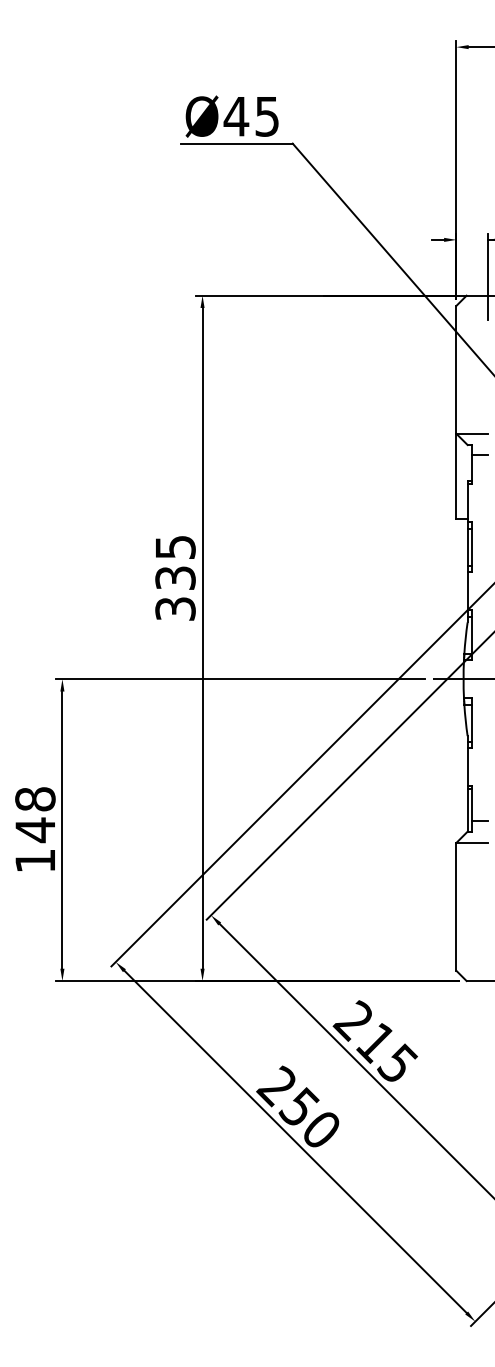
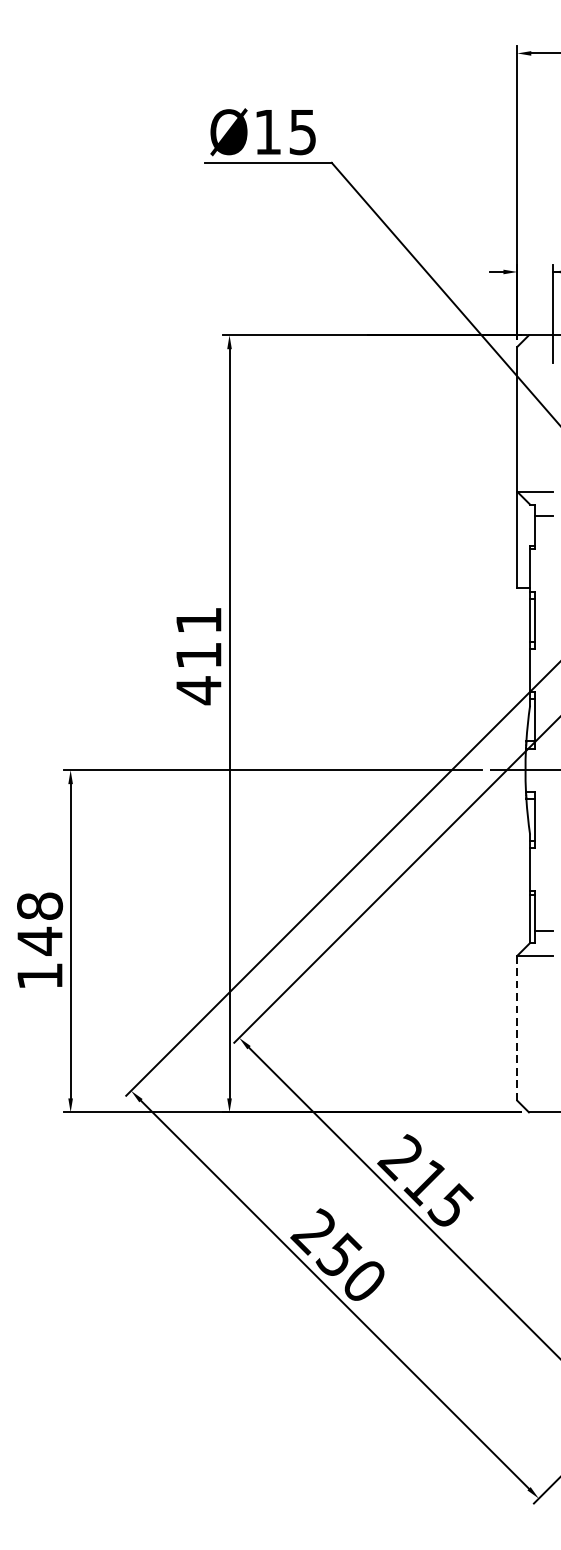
text: (236, 116) -> (268, 132), Ø45 -> Ø15
text: (175, 578) -> (198, 655), 335 -> 411
line: (456, 906) -> (517, 1027), solid -> dashed

